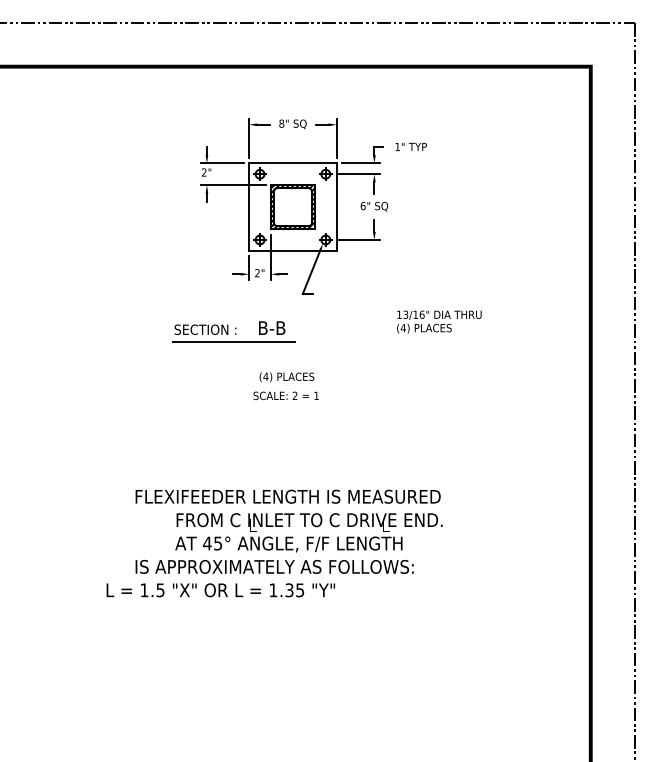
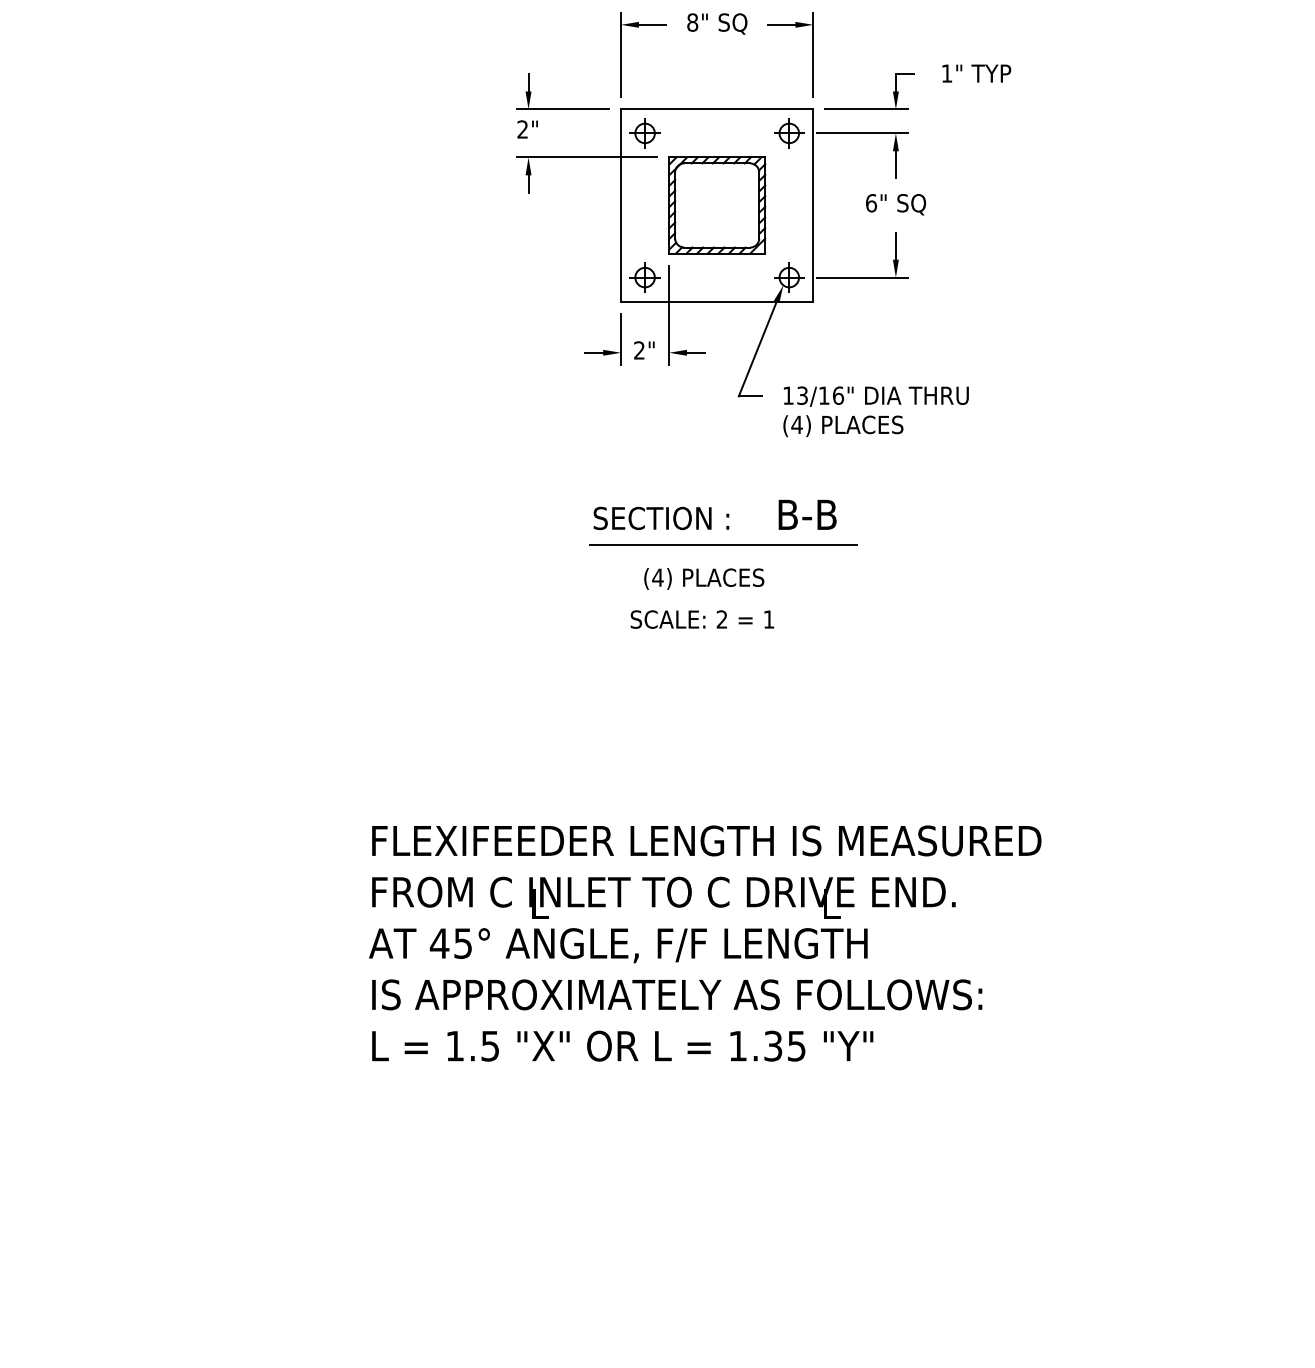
text: (439, 321) -> (876, 410), moved
part: (233, 331) -> (722, 522), moved
text: (308, 532) -> (661, 919), moved
text: (220, 590) -> (621, 1046), moved

